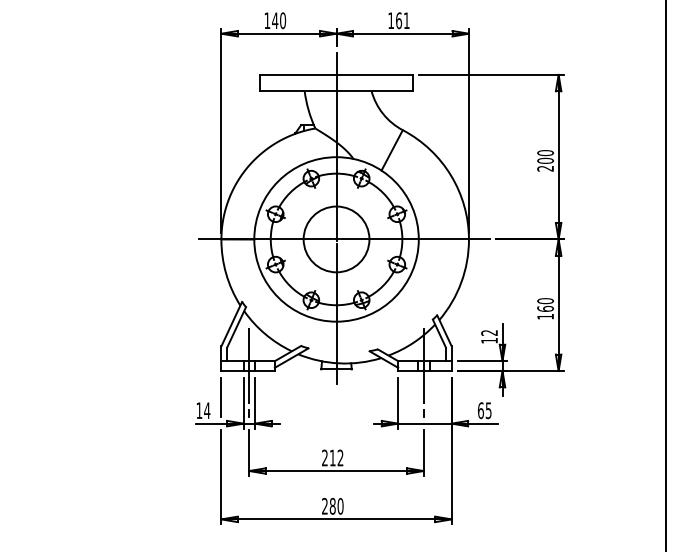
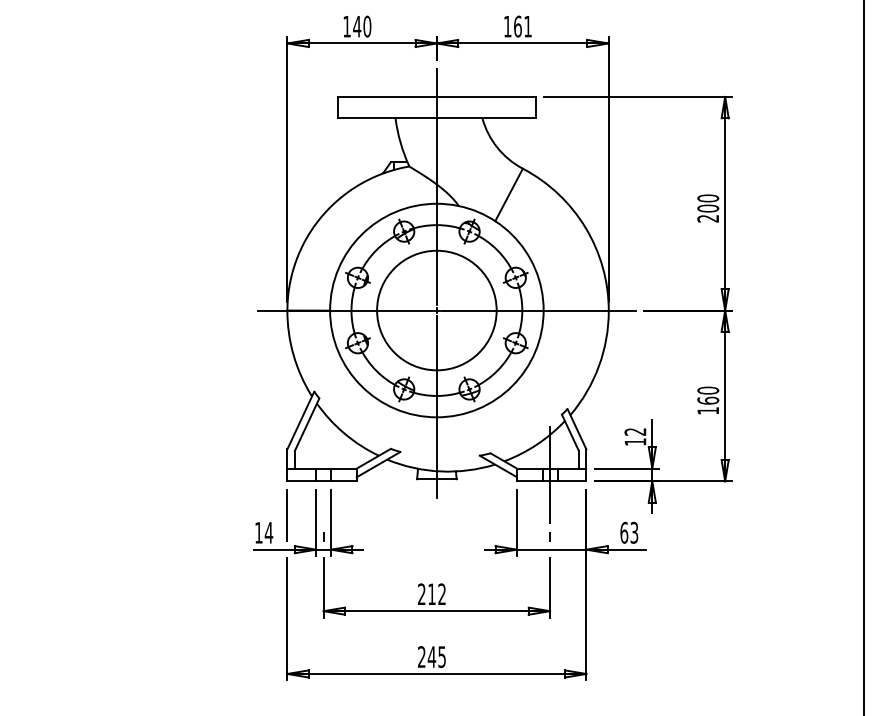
circle: (336, 239) -> (436, 310), size x1.4
line: (249, 365) -> (323, 474), removed
text: (488, 409) -> (634, 531), 65 -> 63
text: (336, 505) -> (436, 656), 280 -> 245

